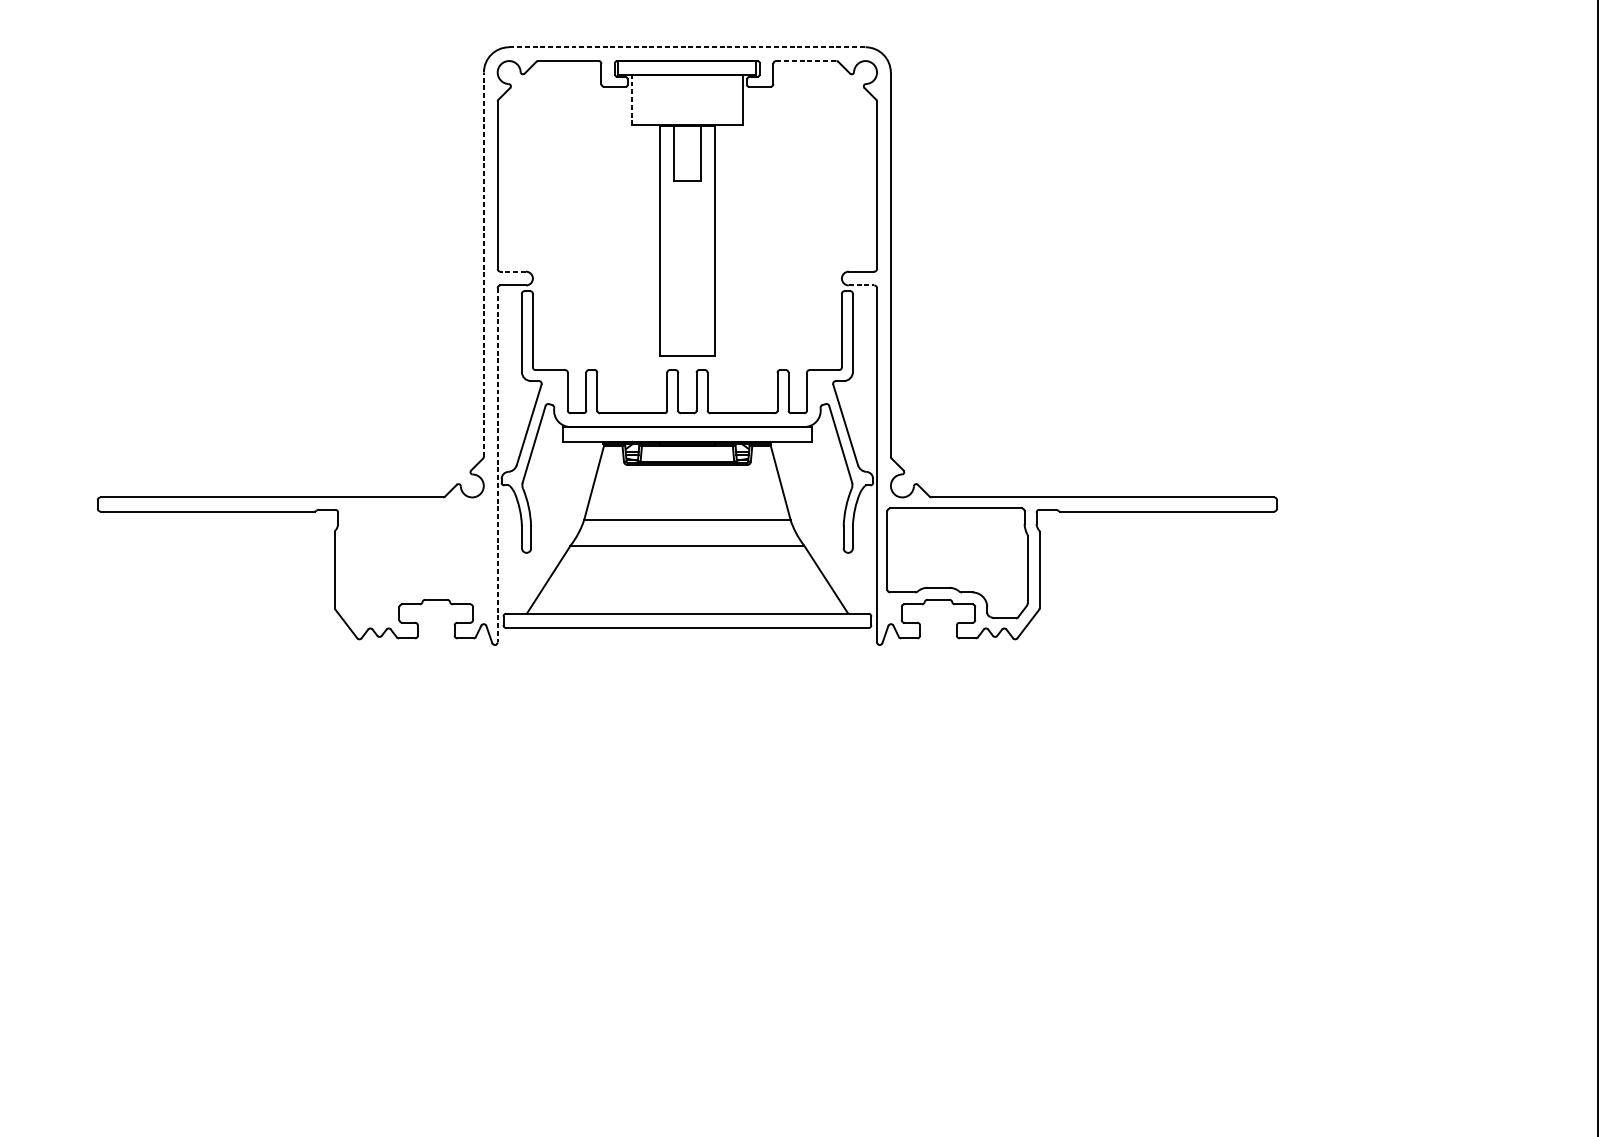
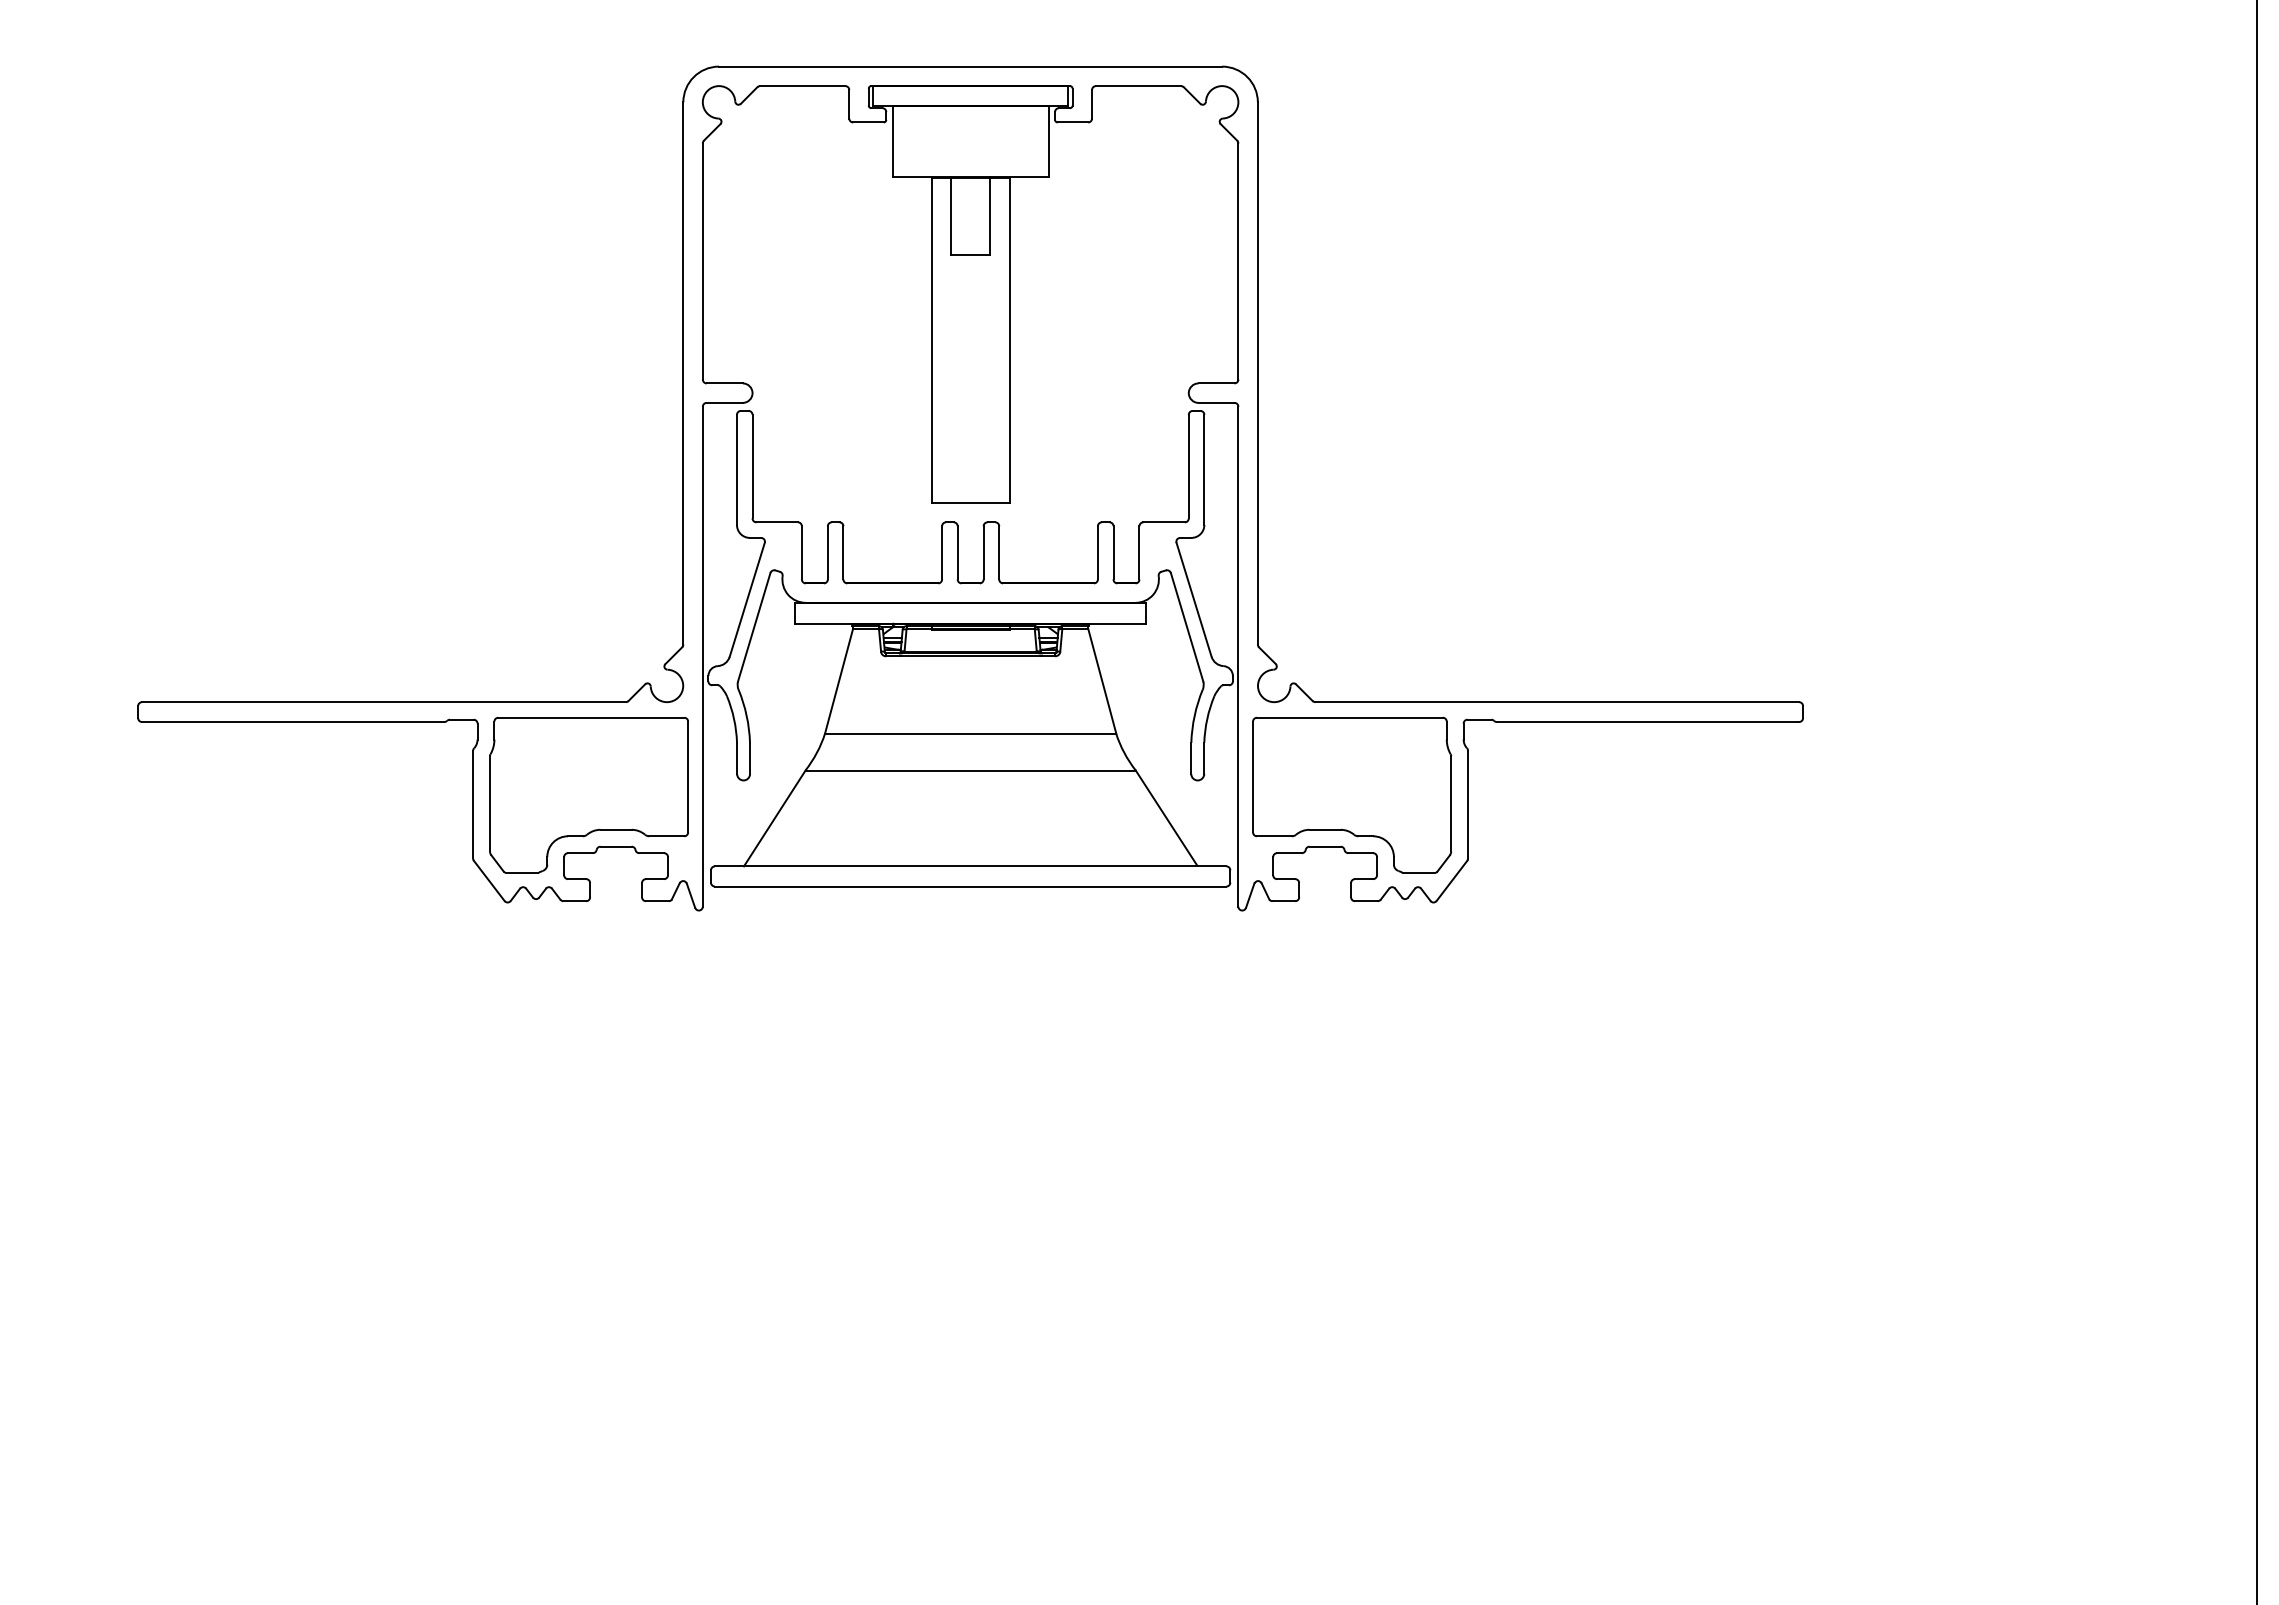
line: (687, 47) -> (970, 66), dashed -> solid
line: (806, 61) -> (1138, 86), dashed -> solid
line: (632, 100) -> (892, 141), dashed -> solid
line: (484, 263) -> (683, 372), dashed -> solid
line: (513, 271) -> (724, 383), dashed -> solid
line: (861, 285) -> (1216, 402), dashed -> solid
line: (497, 465) -> (702, 657), dashed -> solid
part: (416, 562) -> (588, 794), added

